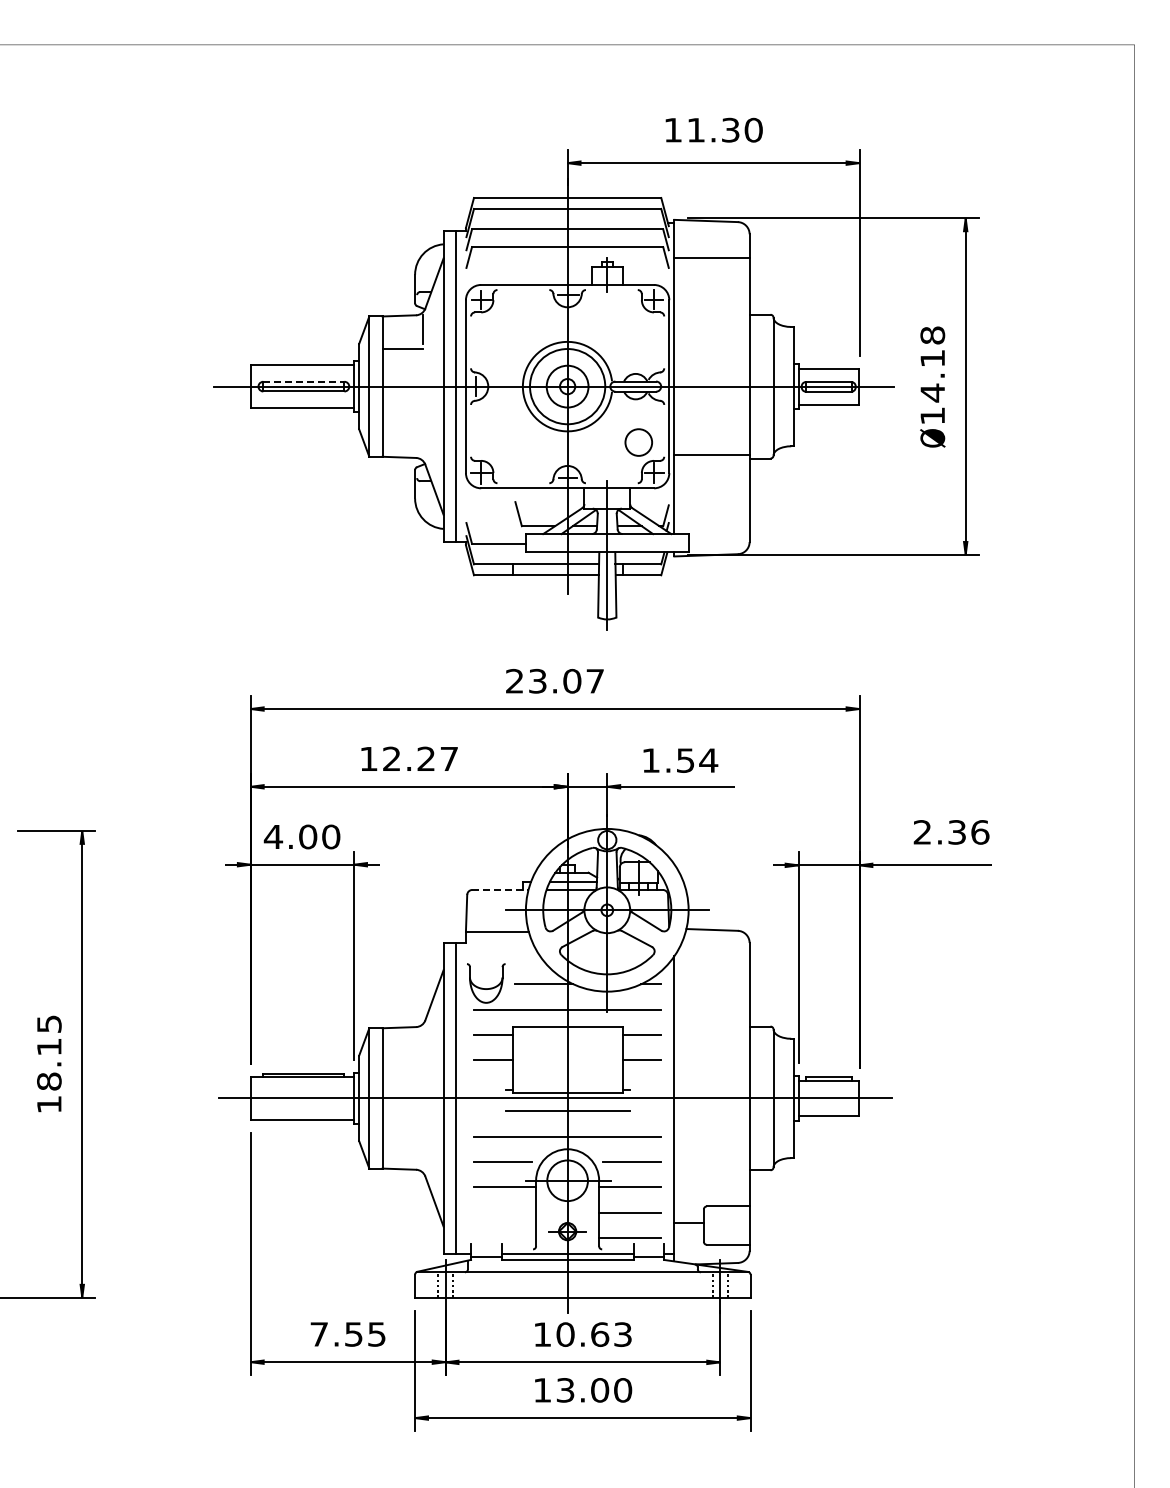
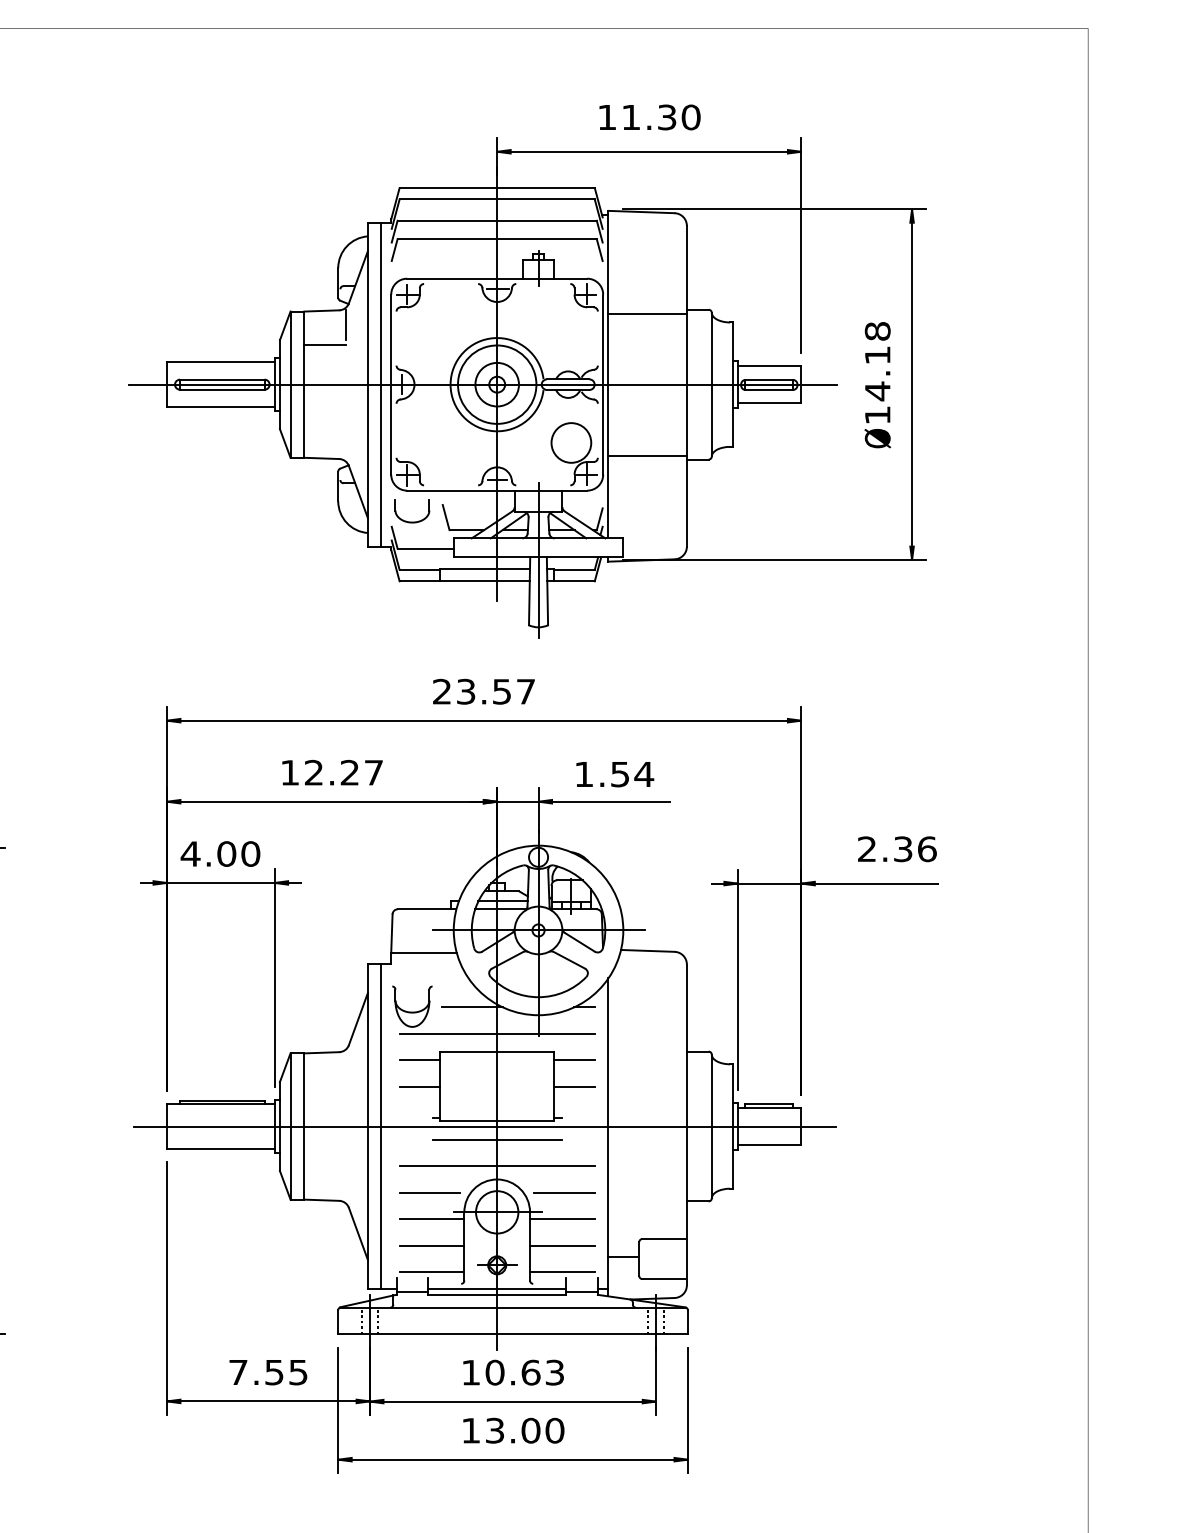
line: (711, 258) -> (647, 313), moved
line: (303, 381) -> (221, 379), dashed -> solid
circle: (638, 442) -> (571, 442), size x1.43
part: (488, 517) -> (414, 521), added
text: (572, 680) -> (502, 690), 23.07 -> 23.57
line: (500, 889) -> (427, 908), dashed -> solid
line: (505, 1212) -> (432, 1245), added
line: (505, 1238) -> (432, 1272), added

